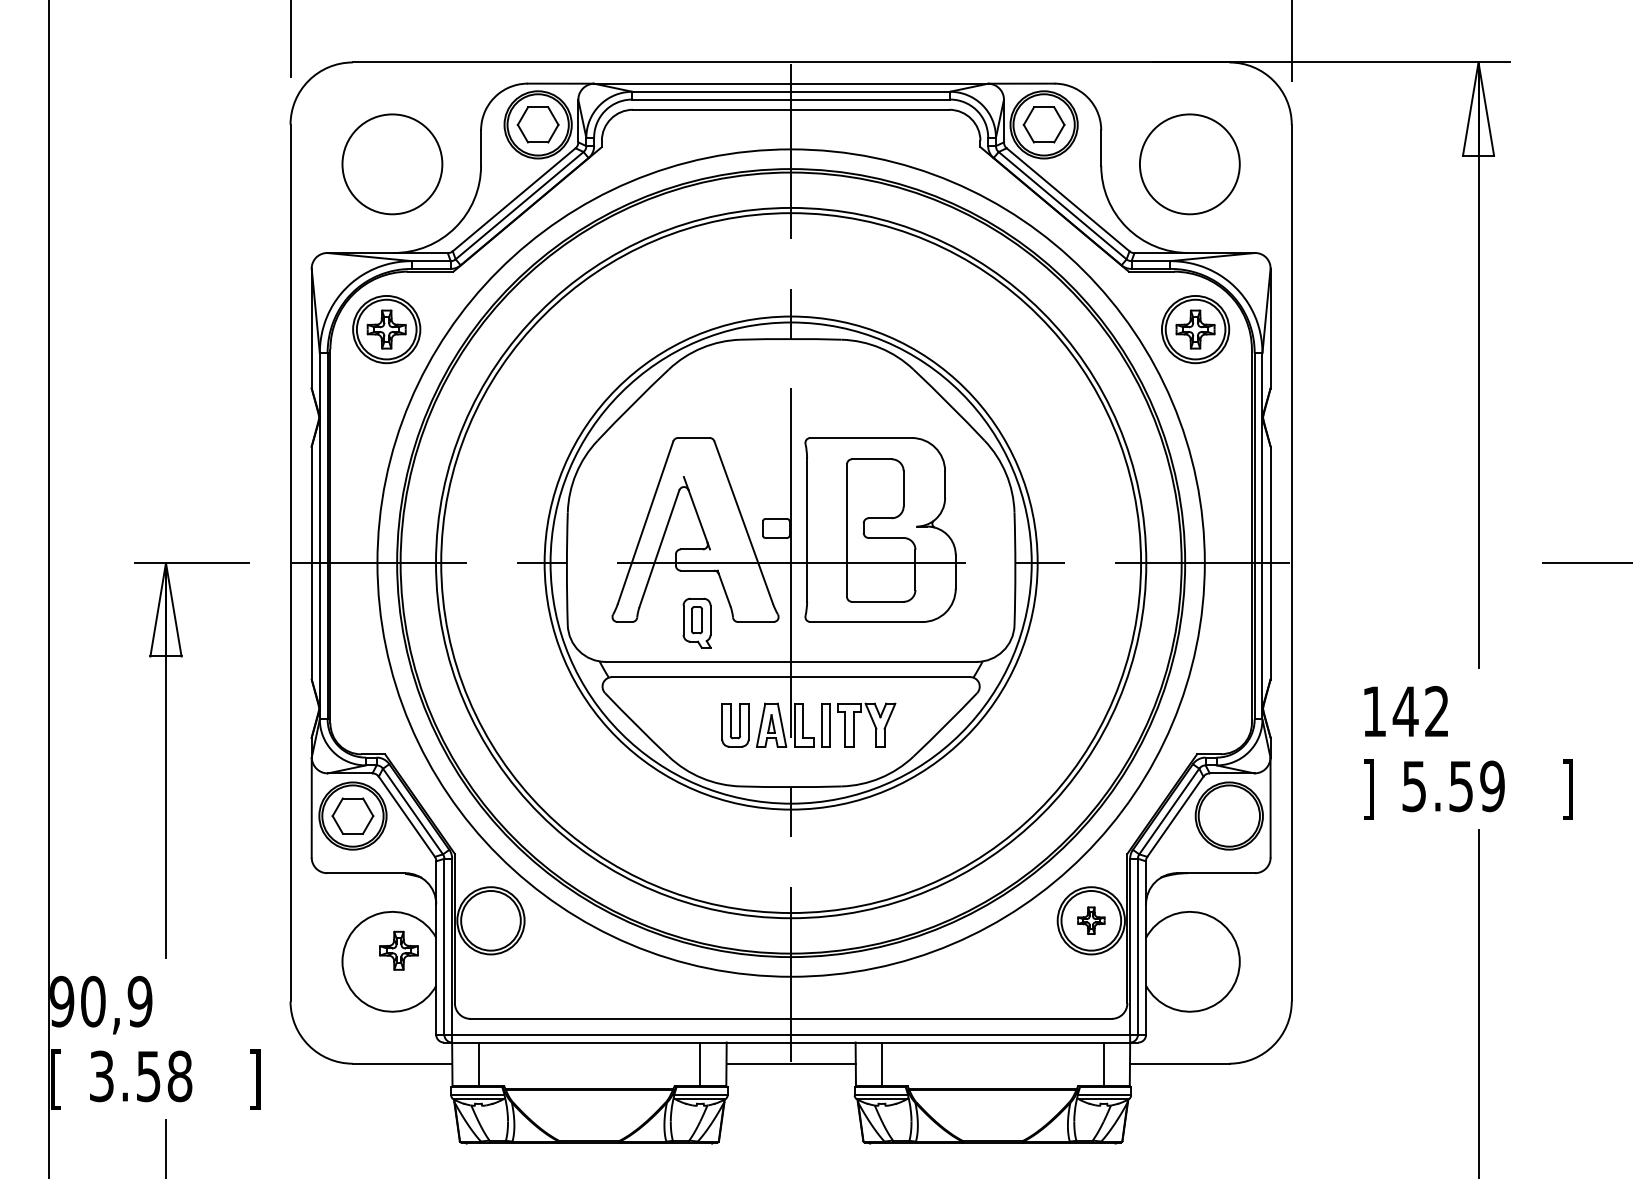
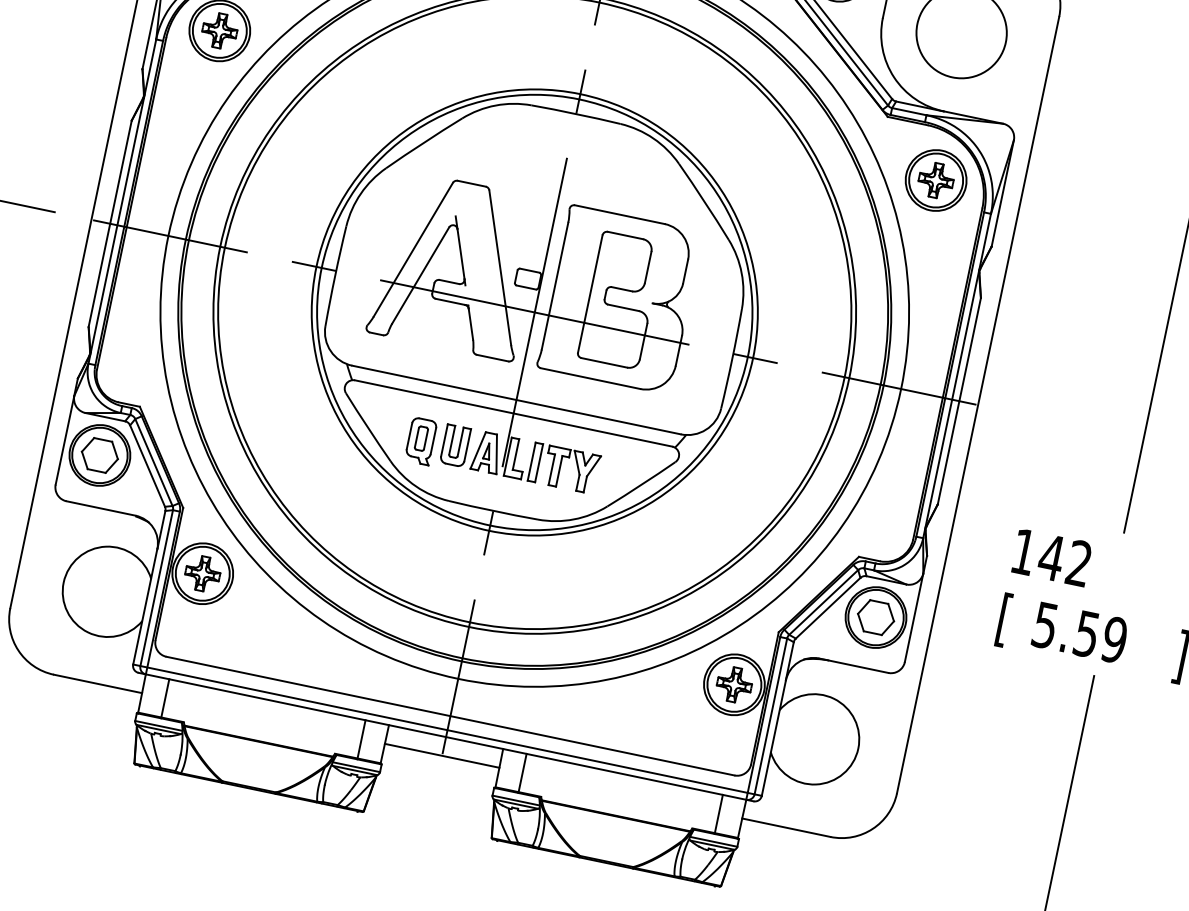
part: (696, 622) -> (420, 440), moved
text: (1368, 789) -> (1004, 619), ] -> [
part: (1229, 815) -> (876, 617), added
part: (1091, 920) -> (734, 684), size x1.43
part: (398, 950) -> (202, 573), moved

